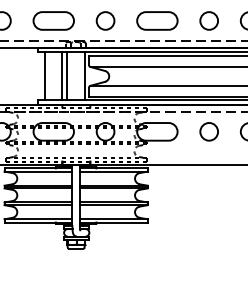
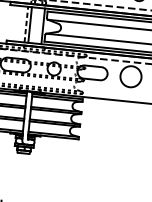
line: (62, 75) -> (26, 23), solid -> dashed
line: (44, 76) -> (13, 23), removed
circle: (209, 131) -> (131, 76), size x1.6

